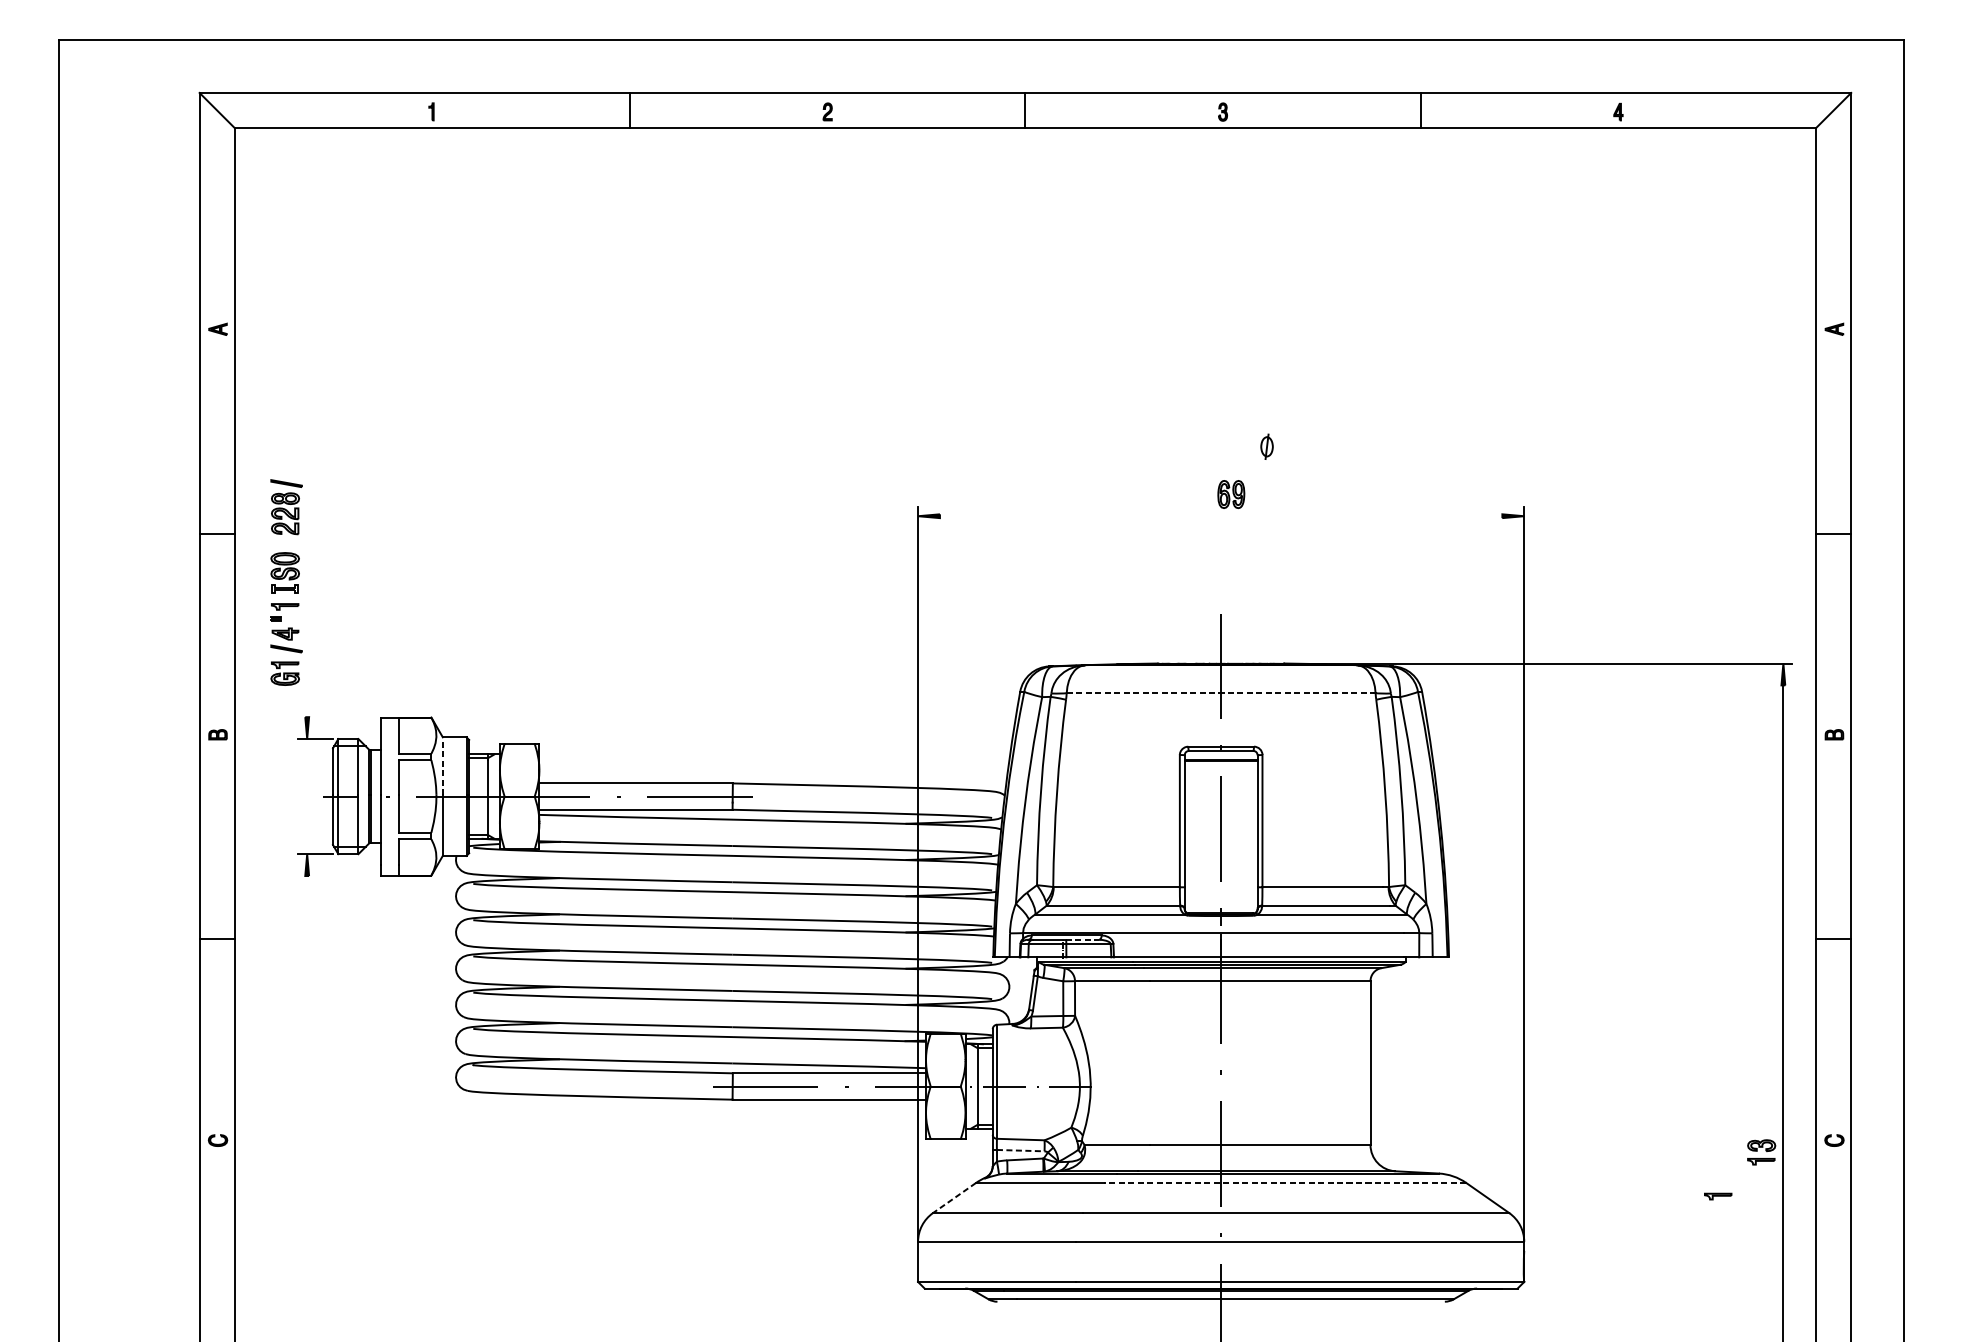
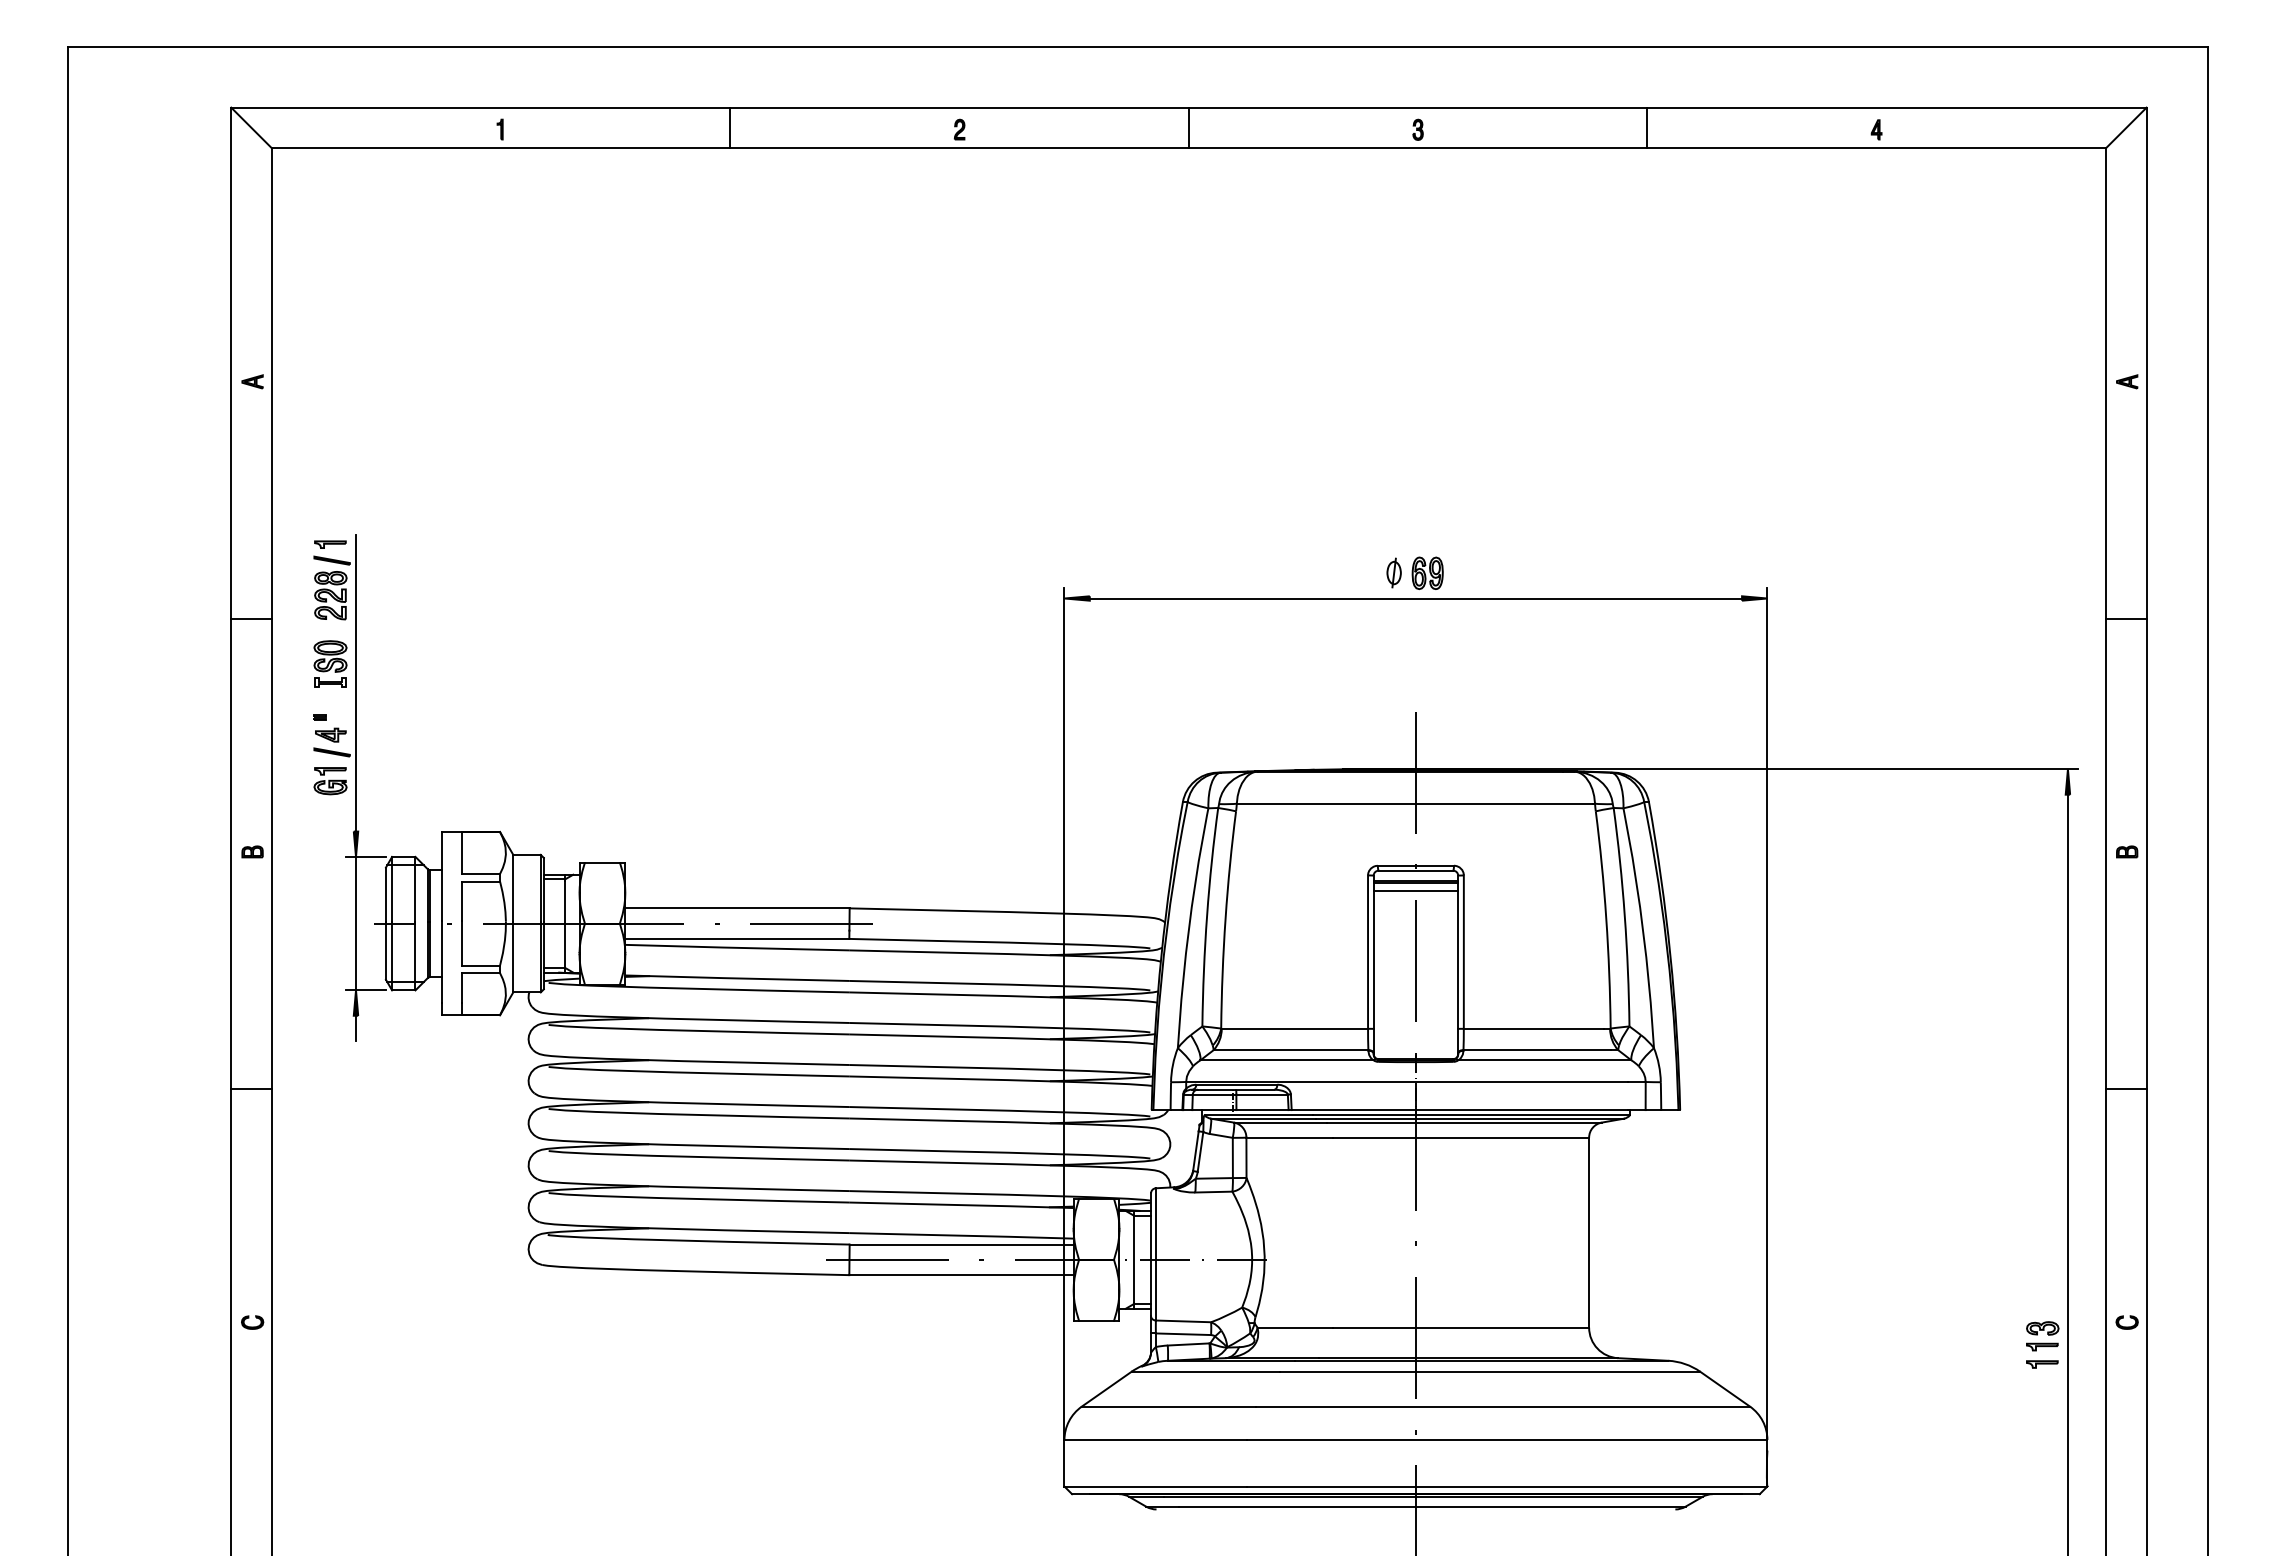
part: (1266, 446) -> (1393, 572), moved
line: (1220, 516) -> (1415, 598), added
line: (307, 589) -> (356, 683), added
part: (285, 606) -> (330, 544), moved
line: (1220, 692) -> (1415, 803), dashed -> solid
line: (442, 766) -> (513, 888), dashed -> solid
line: (1220, 768) -> (1415, 890), added
line: (307, 796) -> (356, 923), added
line: (307, 887) -> (356, 1028), added
line: (1082, 939) -> (1255, 1089), dashed -> solid
line: (1020, 1150) -> (1183, 1334), dashed -> solid
line: (1284, 1182) -> (1489, 1371), dashed -> solid
part: (1718, 1196) -> (2042, 1364), moved
line: (954, 1198) -> (1106, 1389), dashed -> solid

